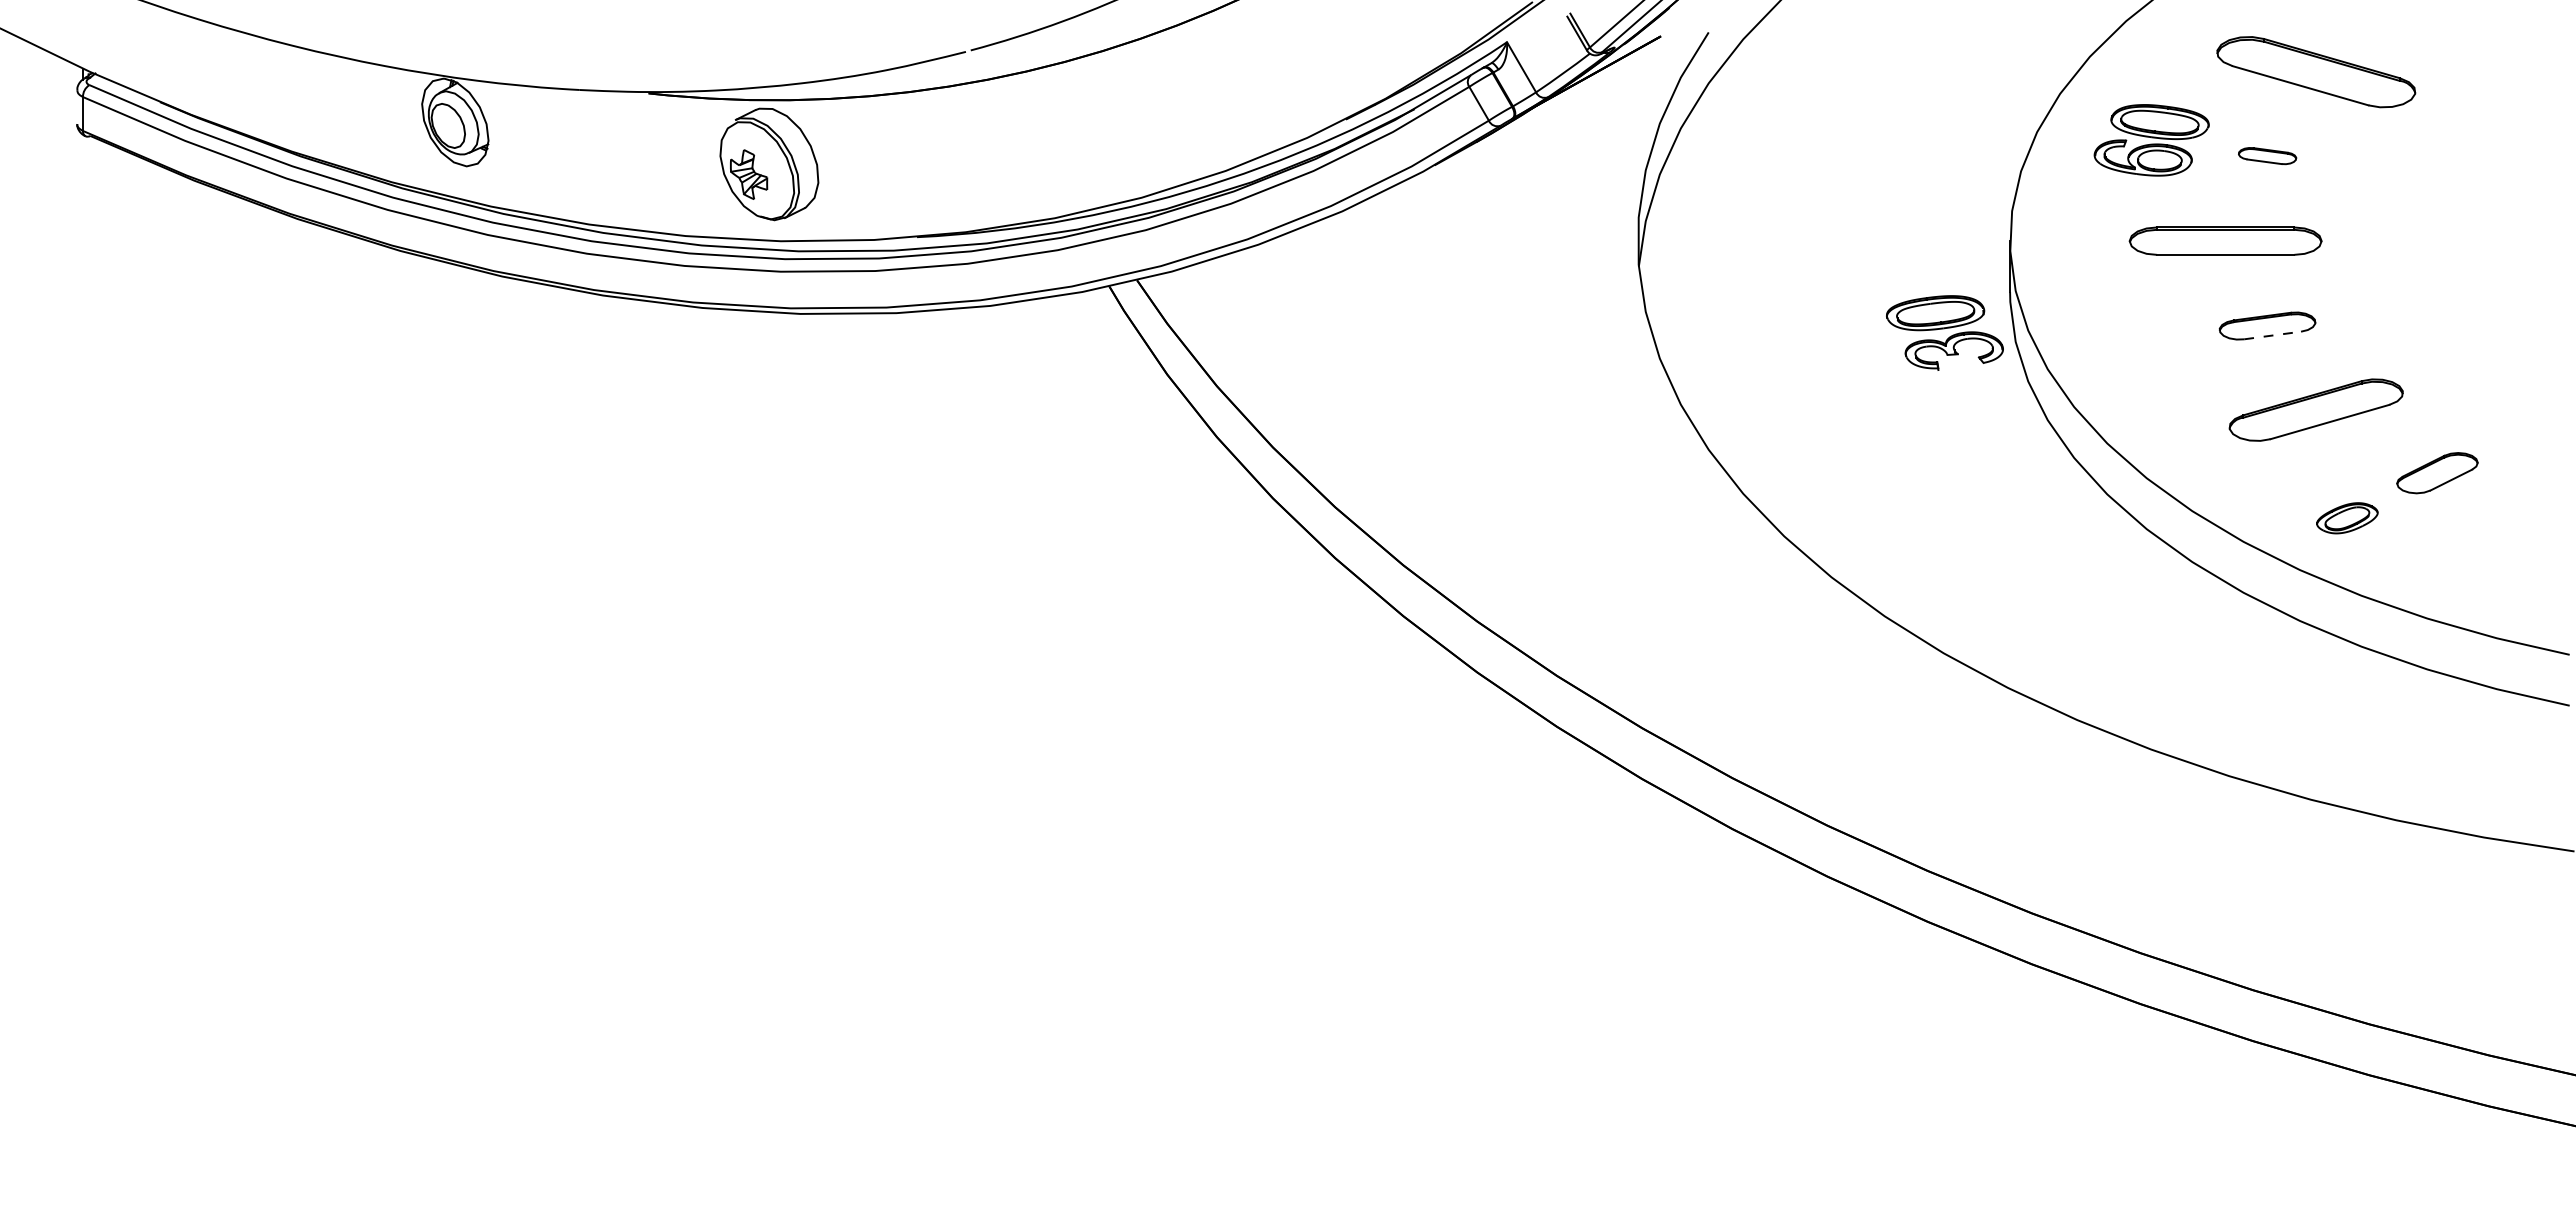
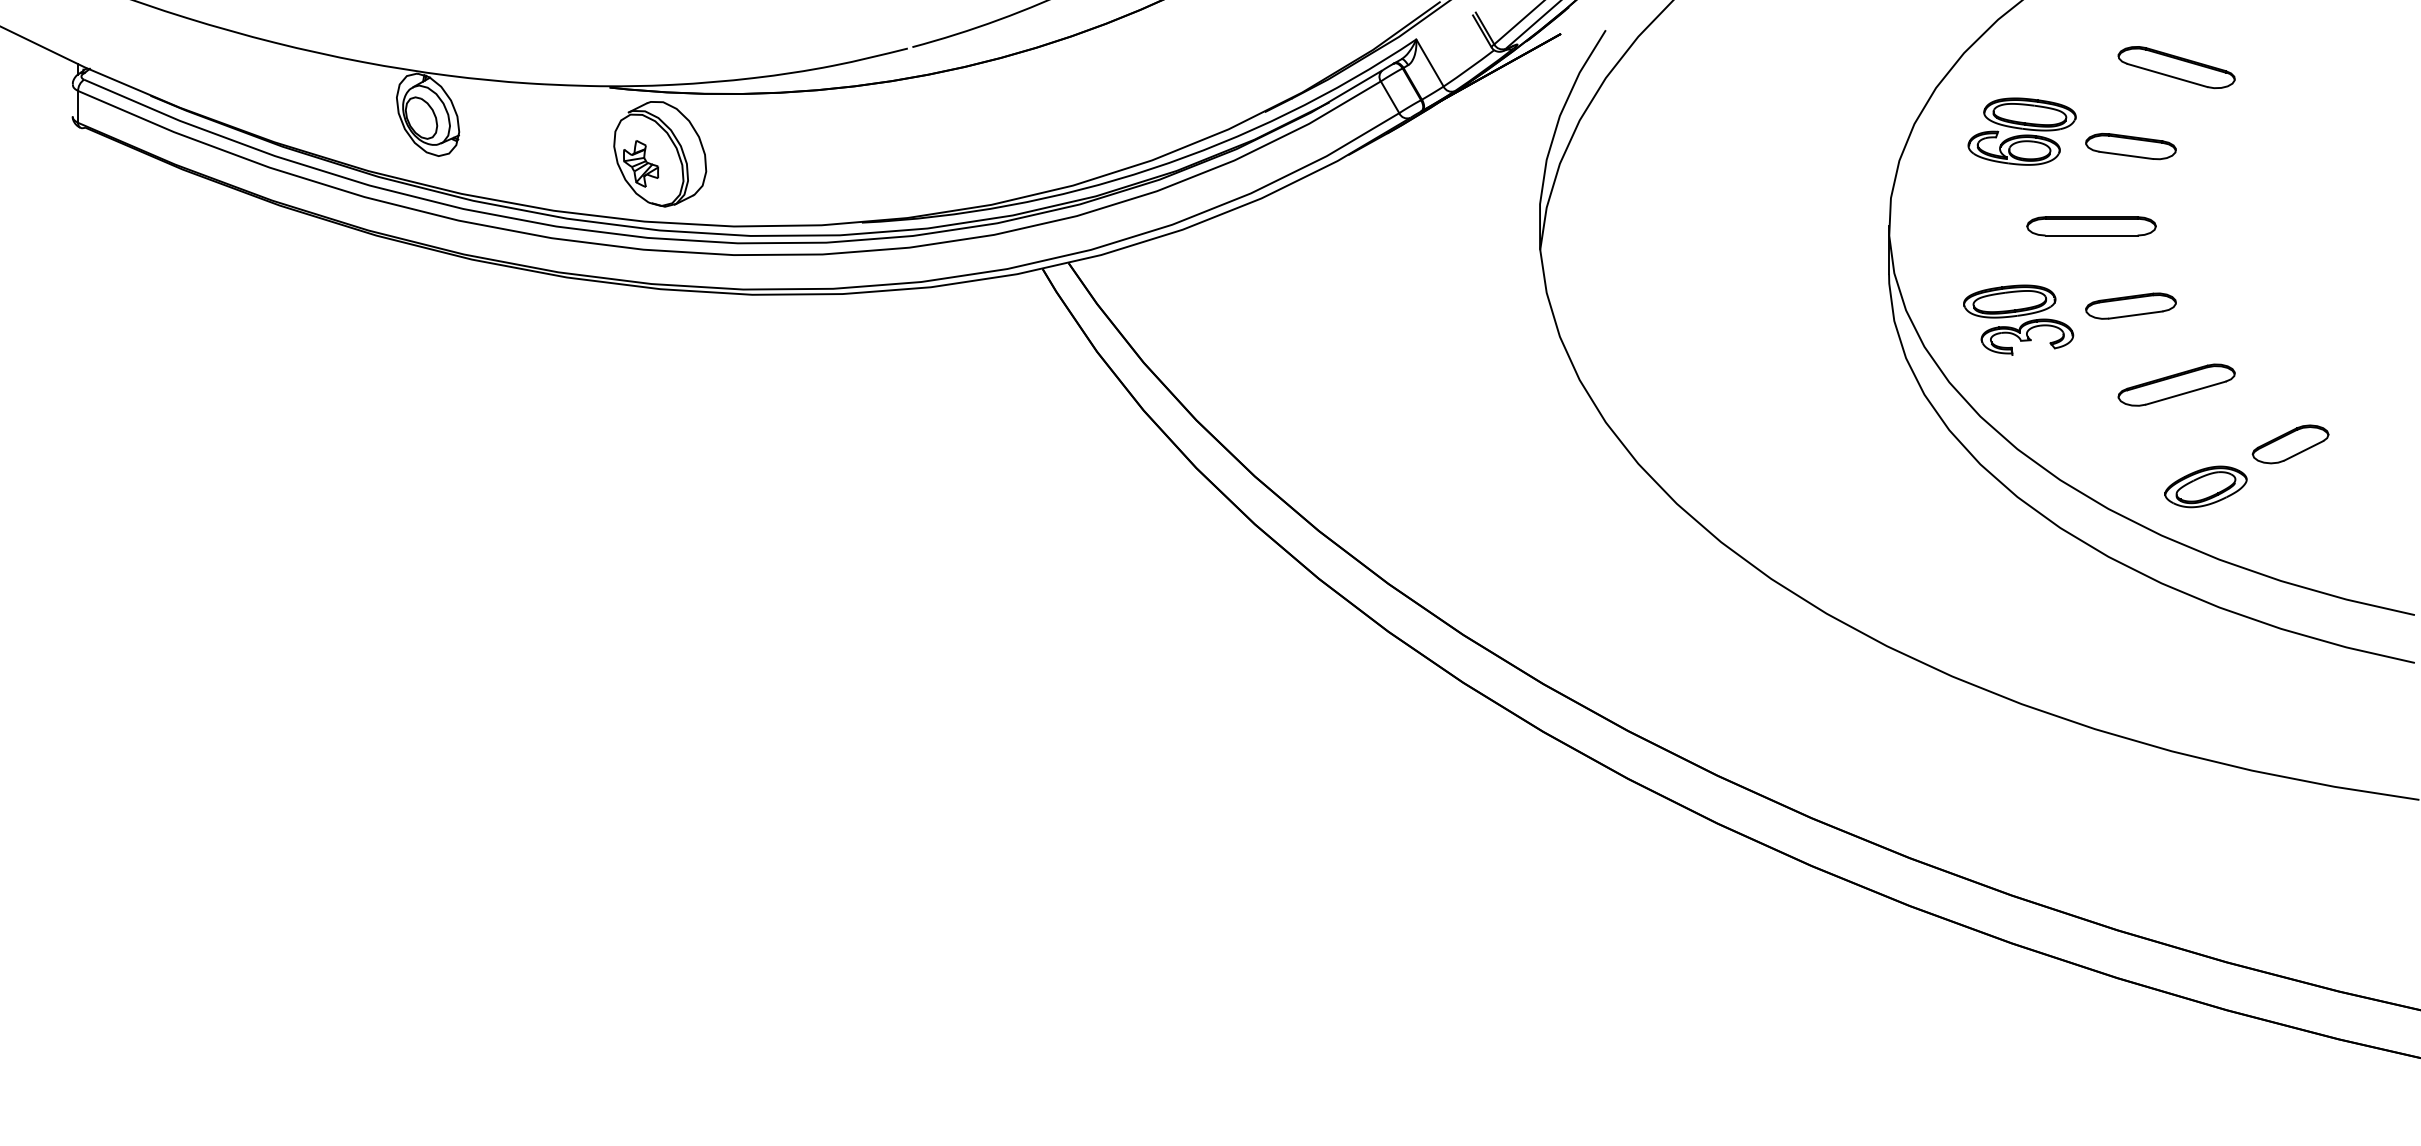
part: (2315, 71) -> (2176, 66), size x0.62
part: (2267, 155) -> (2130, 145), size x1.67
part: (769, 164) -> (660, 154), moved
part: (2225, 240) -> (2091, 225), size x0.71
part: (1944, 332) -> (2018, 319), moved
line: (2272, 335) -> (2135, 315), dashed -> solid
part: (2315, 409) -> (2176, 384), size x0.71
part: (2347, 517) -> (2206, 486), size x1.43

